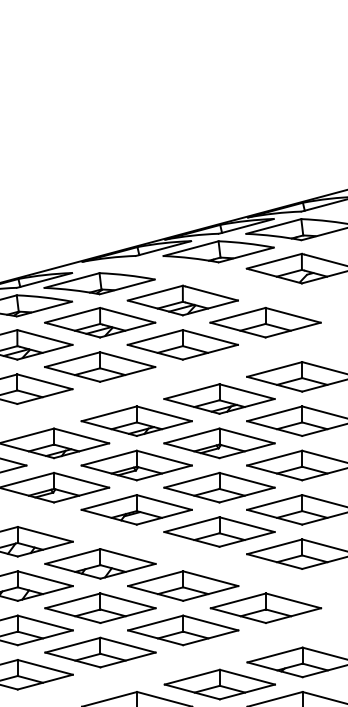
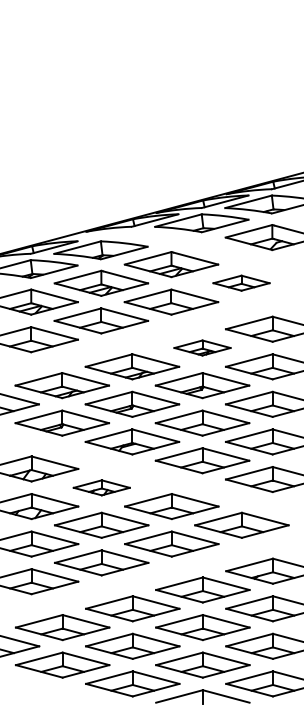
part: (265, 321) -> (241, 282), size x0.6
part: (219, 398) -> (202, 347), size x0.6
part: (100, 563) -> (101, 487), size x0.6

